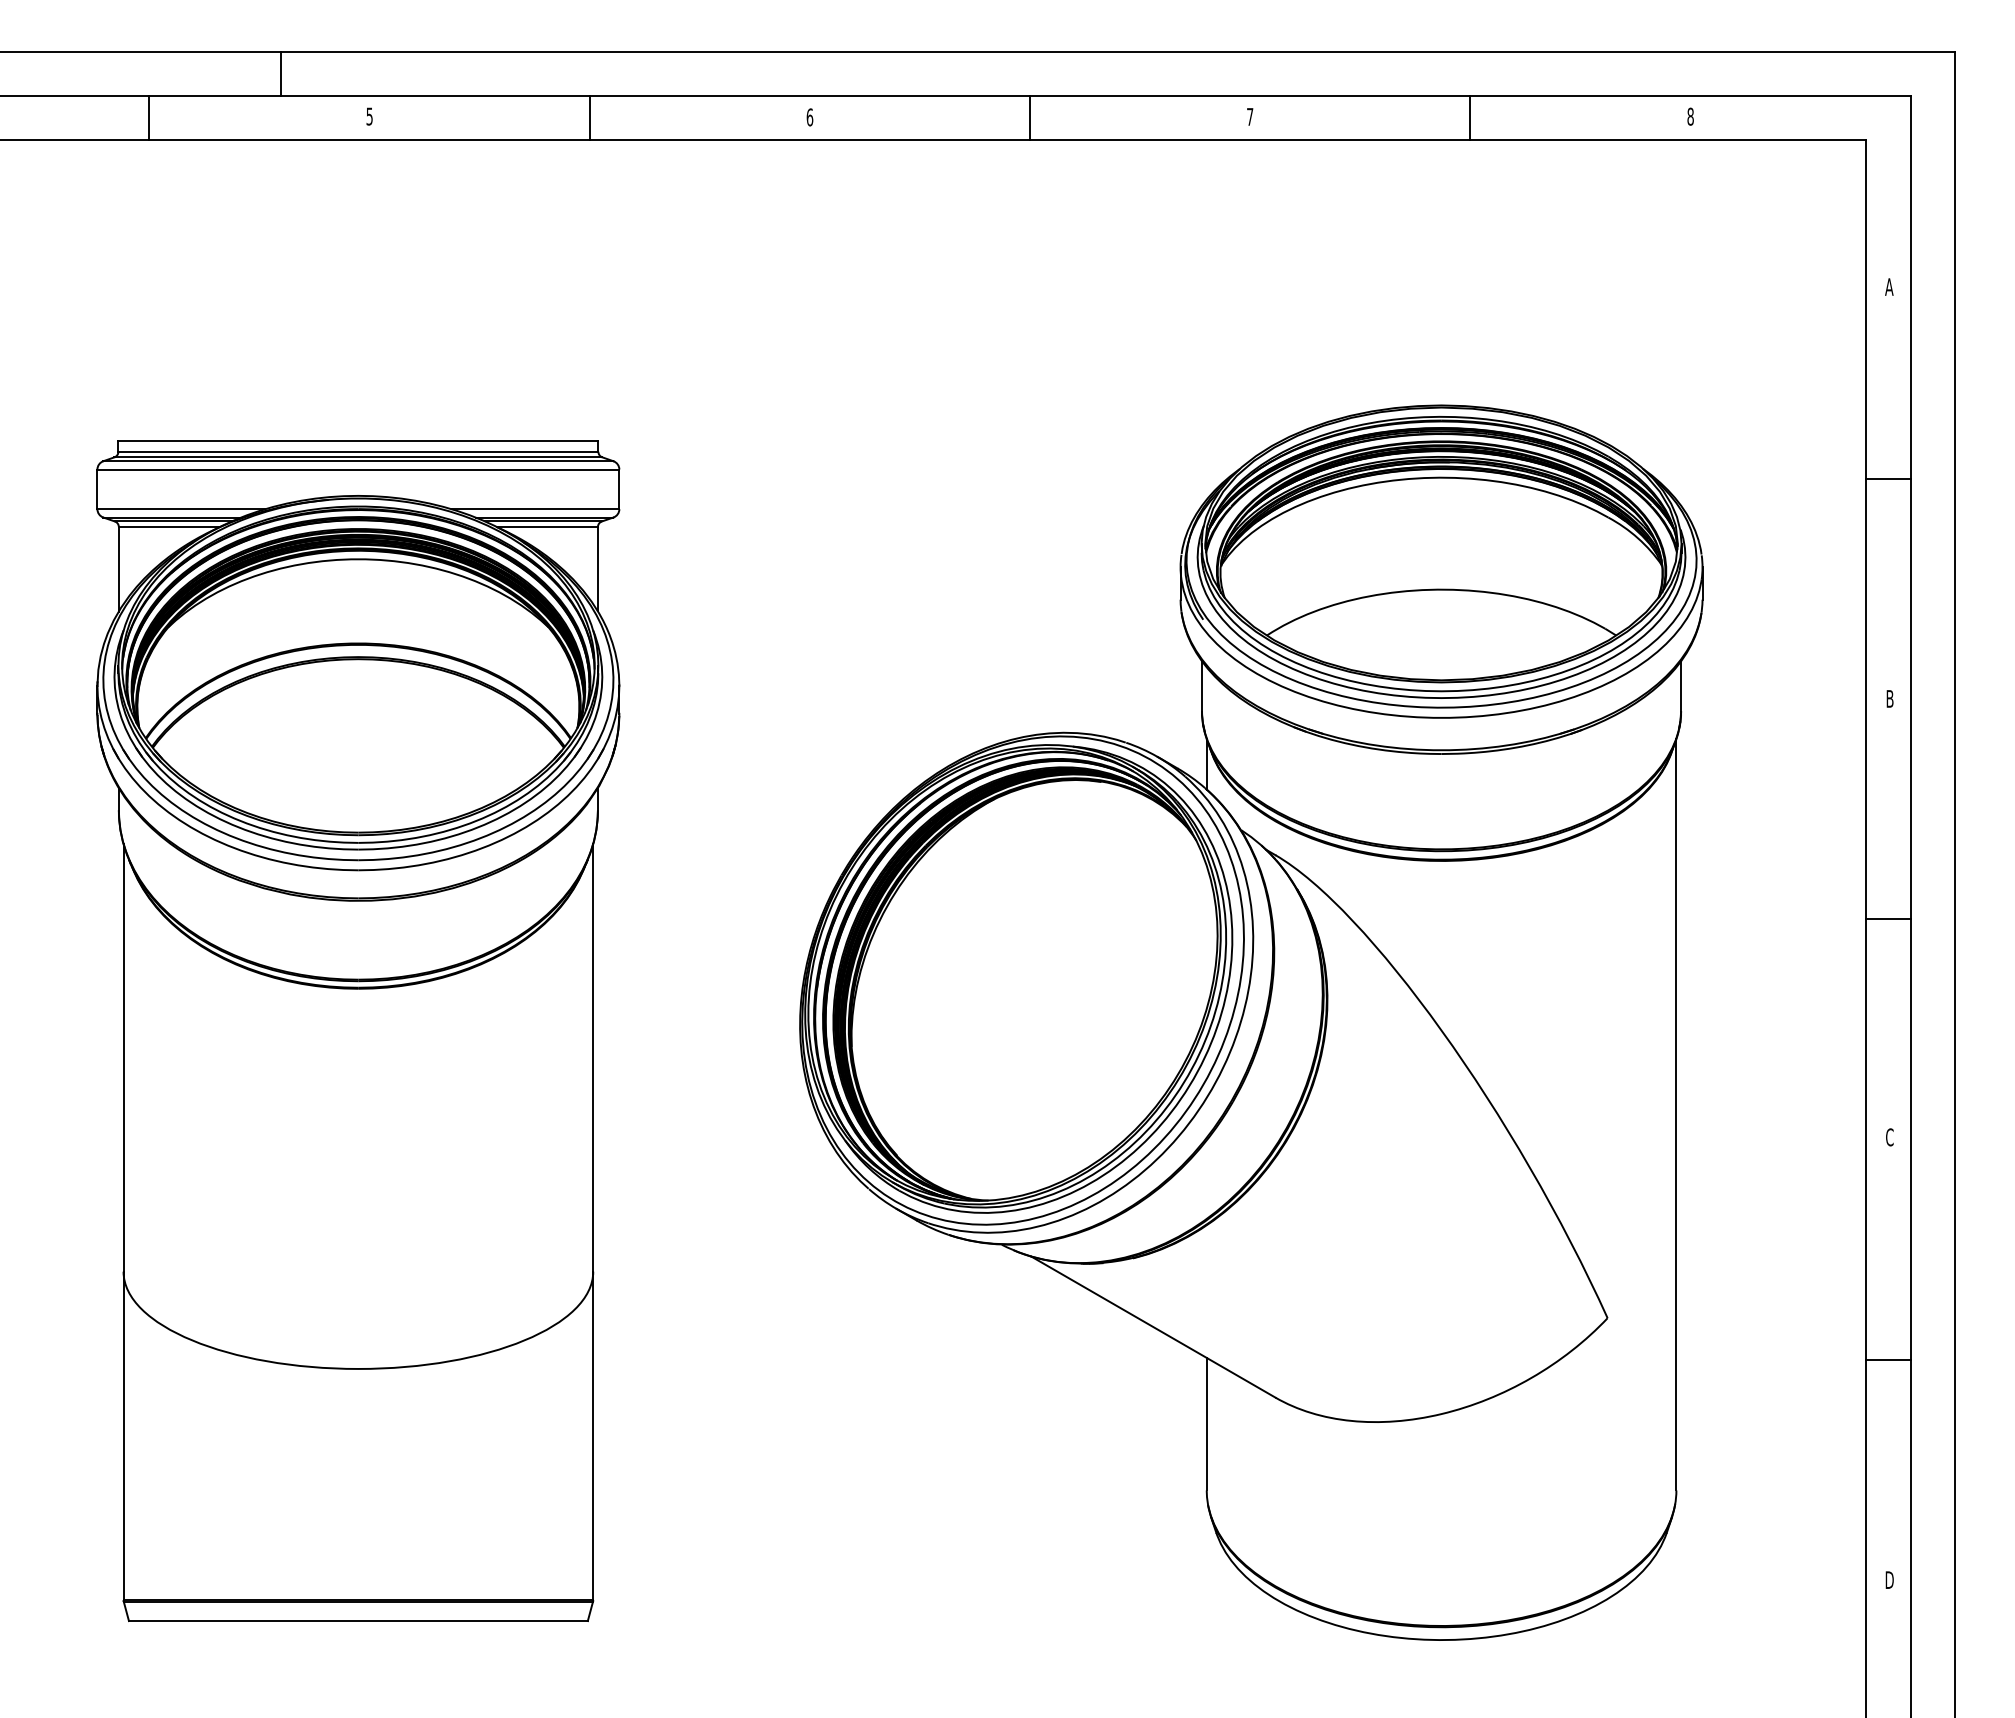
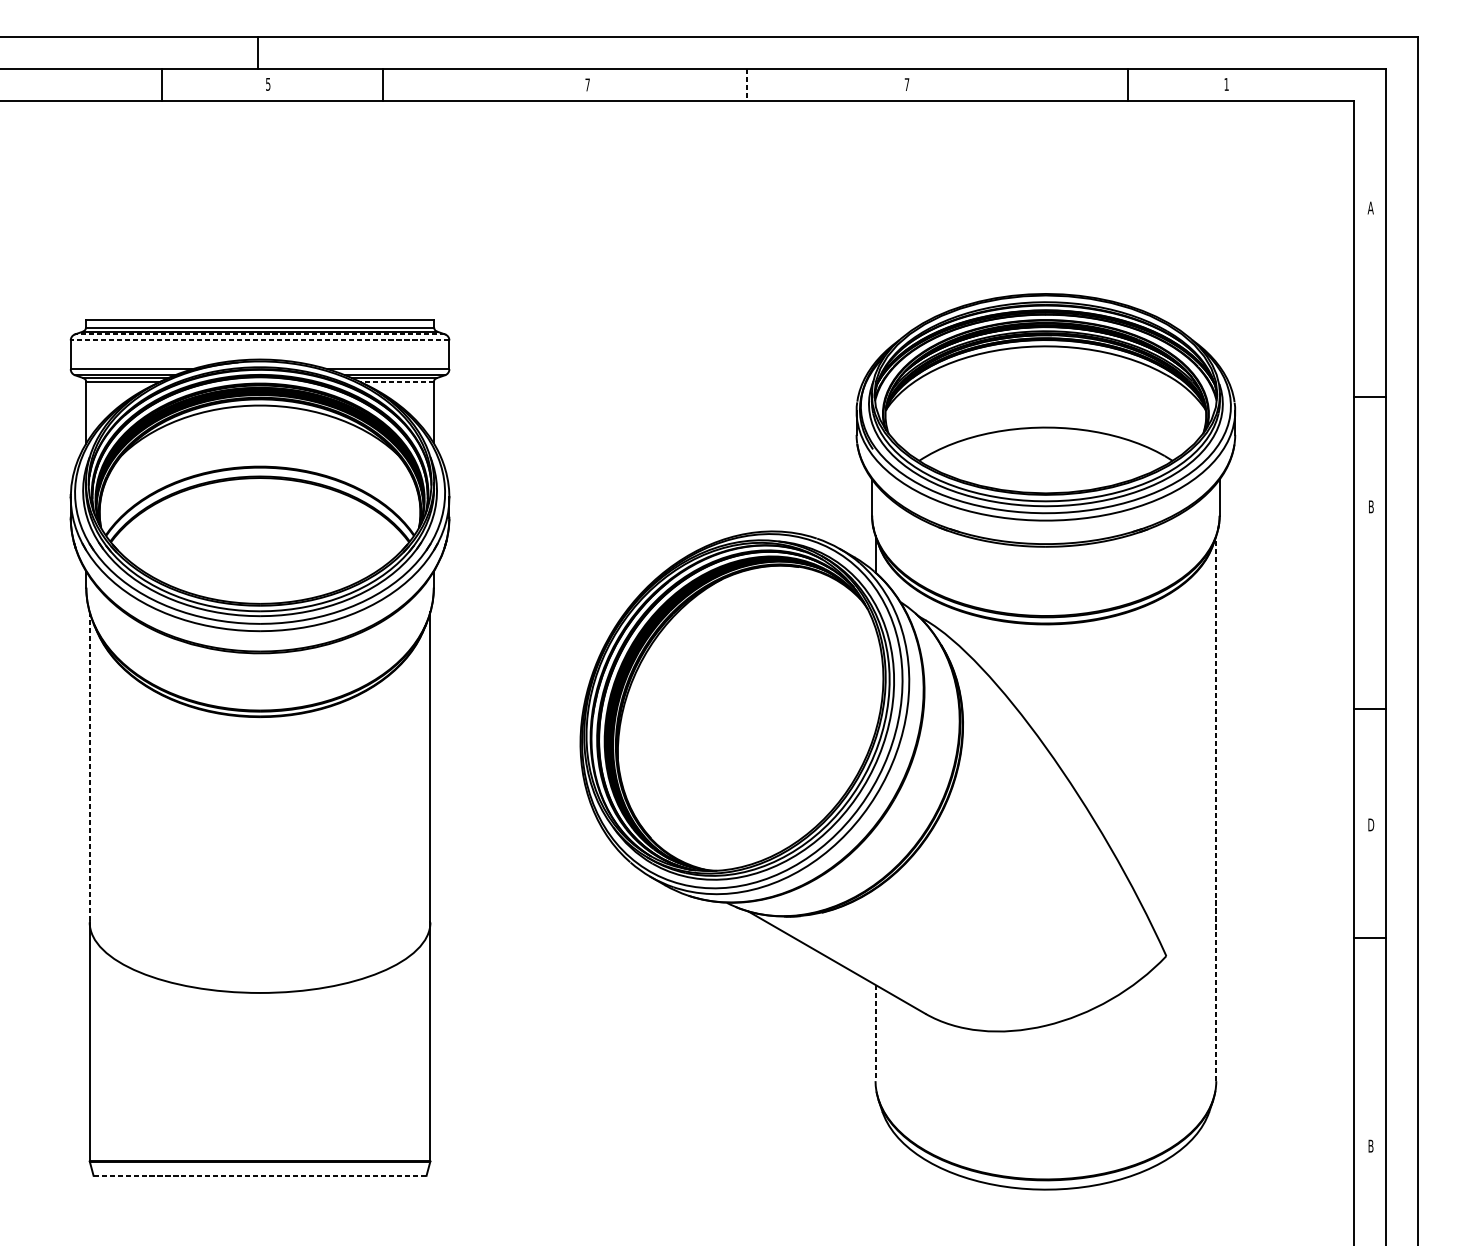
line: (281, 73) -> (257, 53), moved
text: (1690, 116) -> (1226, 84), 8 -> 1
line: (149, 117) -> (162, 85), moved
line: (589, 117) -> (383, 85), moved
text: (809, 117) -> (587, 85), 6 -> 7
line: (1470, 117) -> (1128, 85), moved
line: (1029, 118) -> (746, 85), solid -> dashed
line: (357, 461) -> (259, 334), solid -> dashed
line: (358, 469) -> (260, 340), solid -> dashed
line: (1888, 478) -> (1370, 396), moved
line: (547, 527) -> (397, 382), solid -> dashed
line: (1888, 919) -> (1370, 708), moved
line: (123, 1057) -> (89, 767), solid -> dashed
line: (1676, 1114) -> (1216, 808), solid -> dashed
text: (1890, 1137) -> (1371, 825), C -> D
line: (1888, 1359) -> (1370, 937), moved
line: (1206, 1424) -> (875, 1033), solid -> dashed
text: (1889, 1579) -> (1370, 1145), D -> B
line: (358, 1621) -> (260, 1176), solid -> dashed

